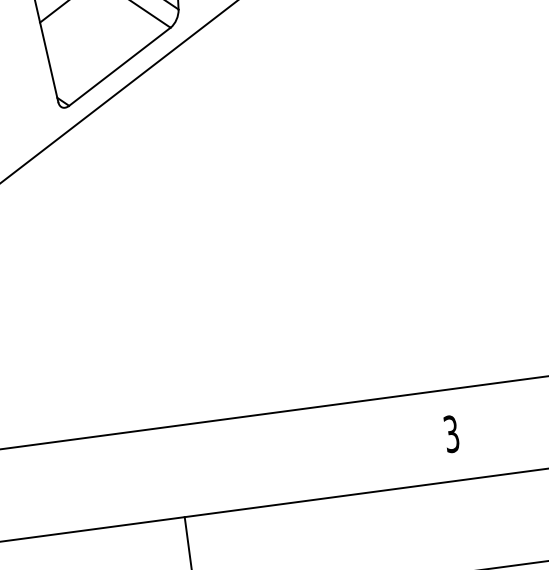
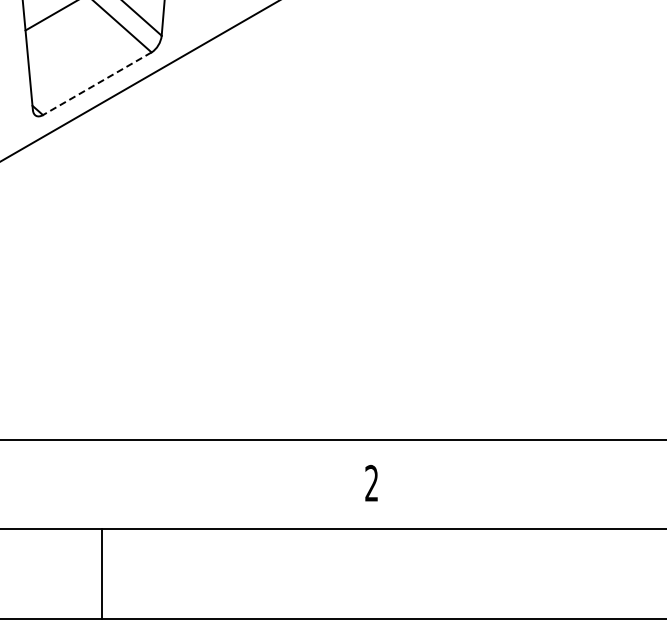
line: (120, 66) -> (97, 83), solid -> dashed
text: (451, 434) -> (371, 483), 3 -> 2

